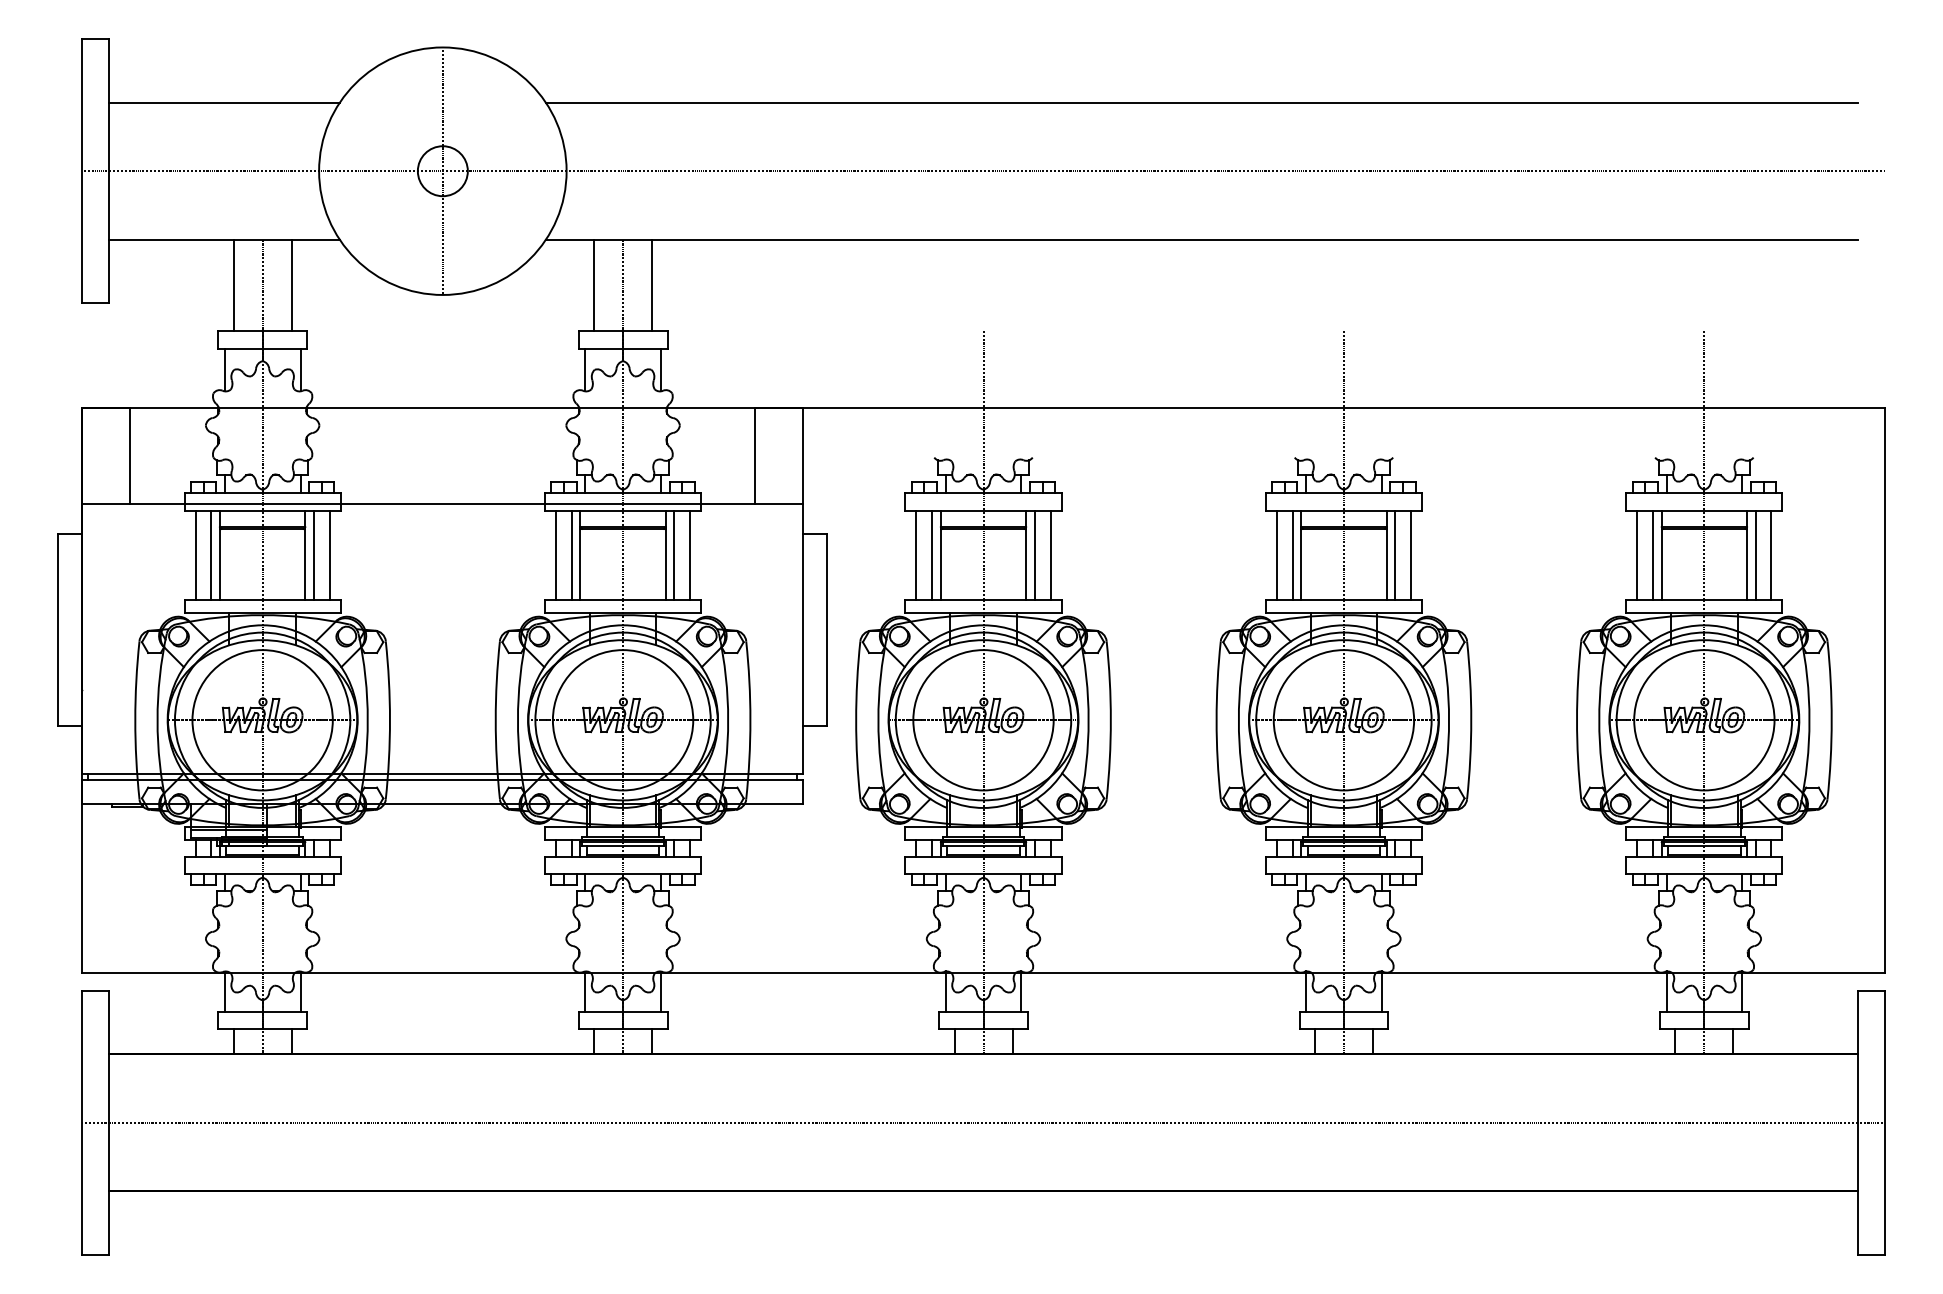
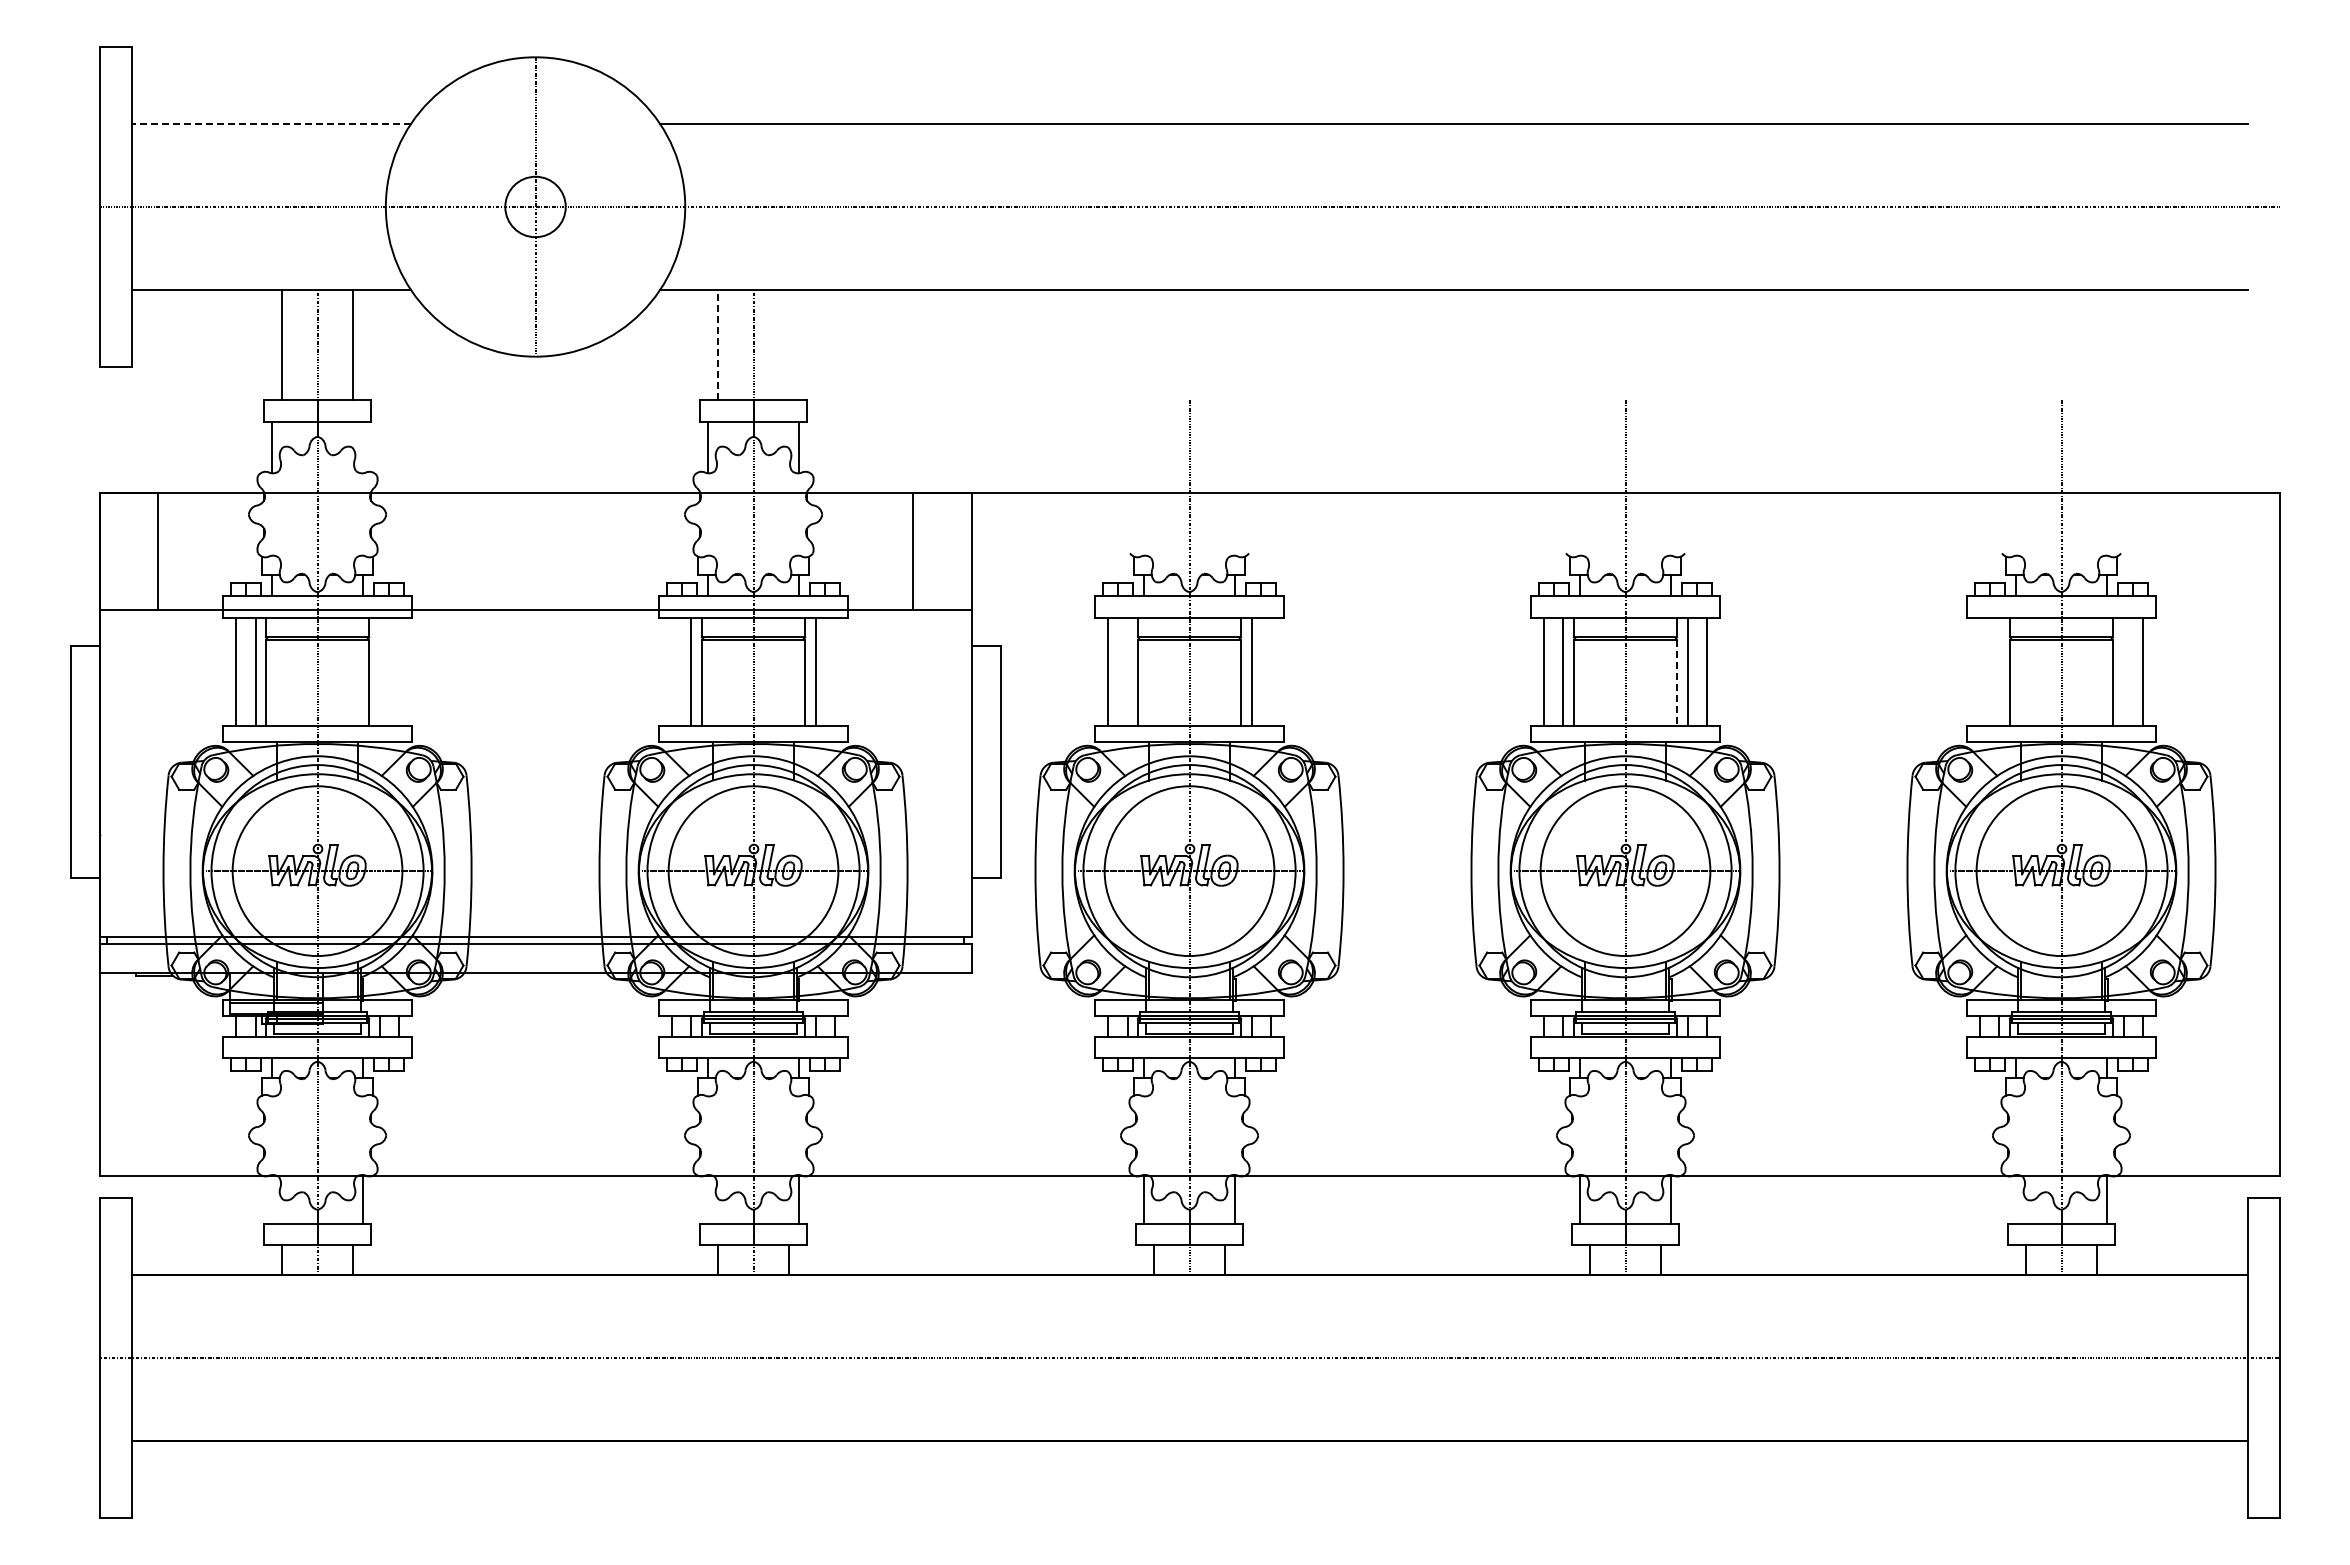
line: (224, 103) -> (271, 124), solid -> dashed
line: (594, 284) -> (718, 344), solid -> dashed
line: (651, 285) -> (788, 345), removed
line: (300, 370) -> (363, 447), removed
line: (313, 555) -> (379, 671), removed
line: (329, 555) -> (398, 671), removed
line: (556, 555) -> (672, 671), removed
line: (690, 555) -> (834, 671), removed
line: (932, 555) -> (1127, 671), removed
line: (1050, 555) -> (1270, 671), removed
line: (1637, 555) -> (1980, 671), removed
line: (1653, 555) -> (1999, 671), removed
line: (1755, 555) -> (2123, 671), removed
line: (1386, 565) -> (1677, 683), solid -> dashed
line: (224, 991) -> (271, 1199), removed
line: (585, 991) -> (707, 1199), removed
line: (1666, 991) -> (2015, 1199), removed

